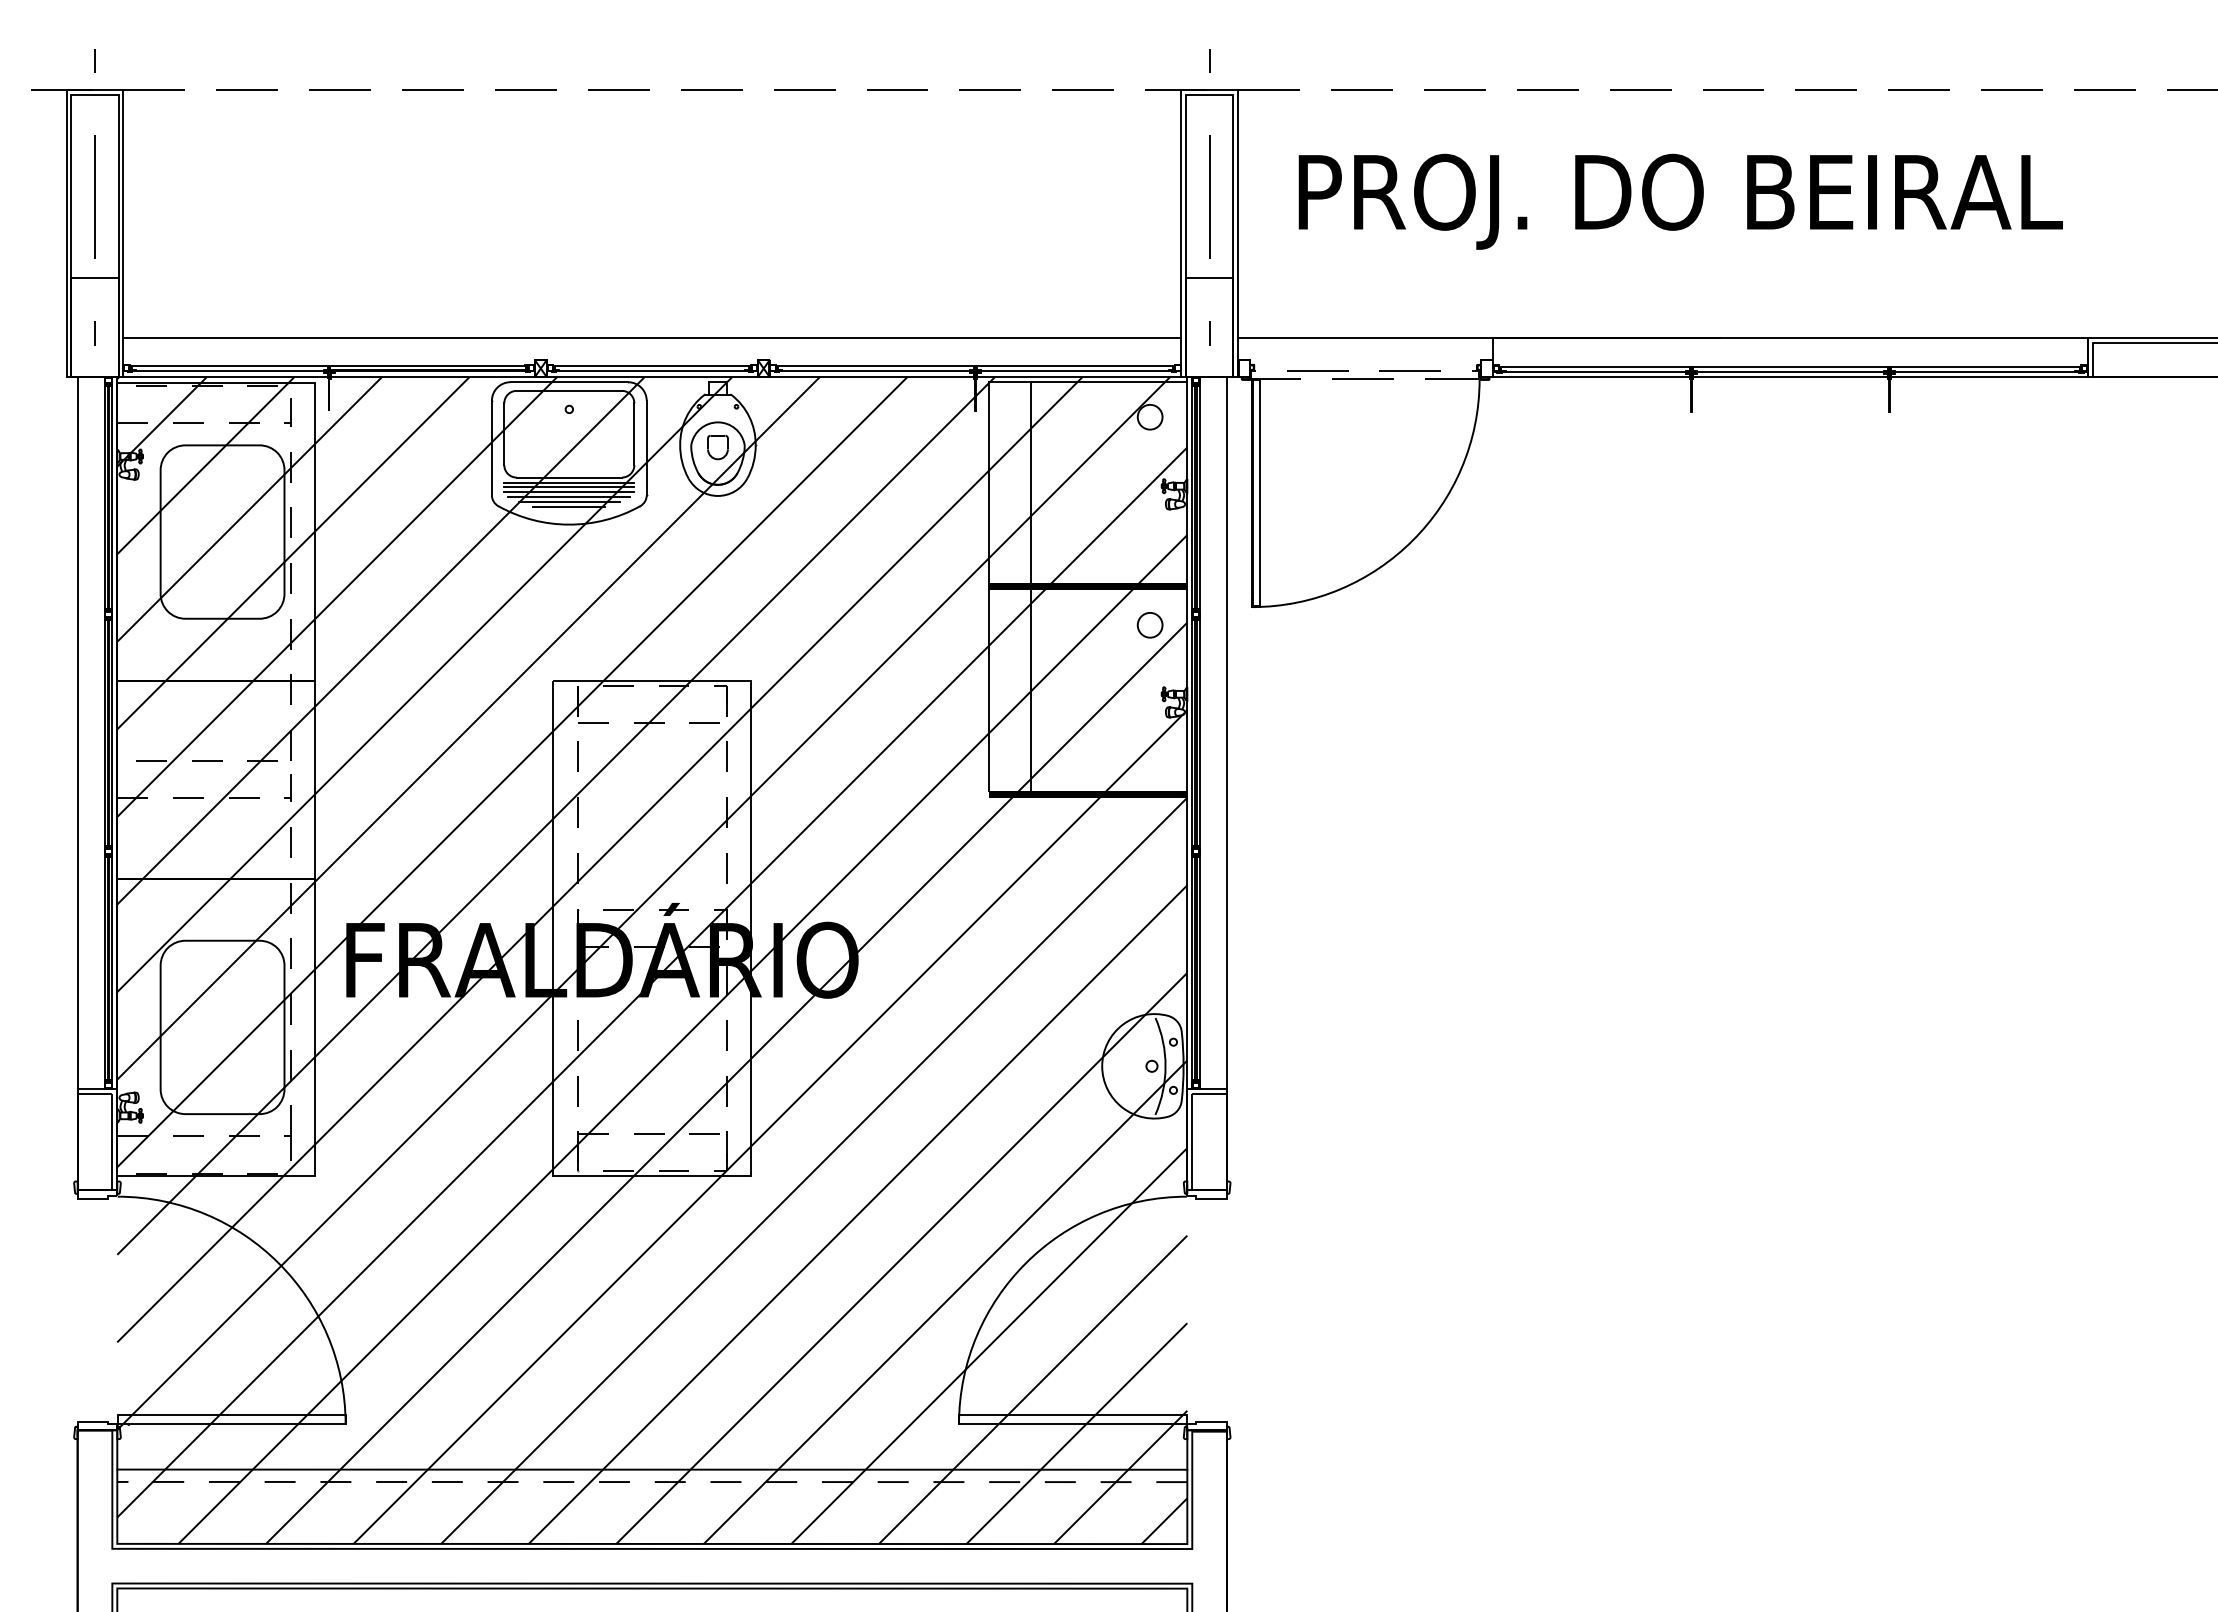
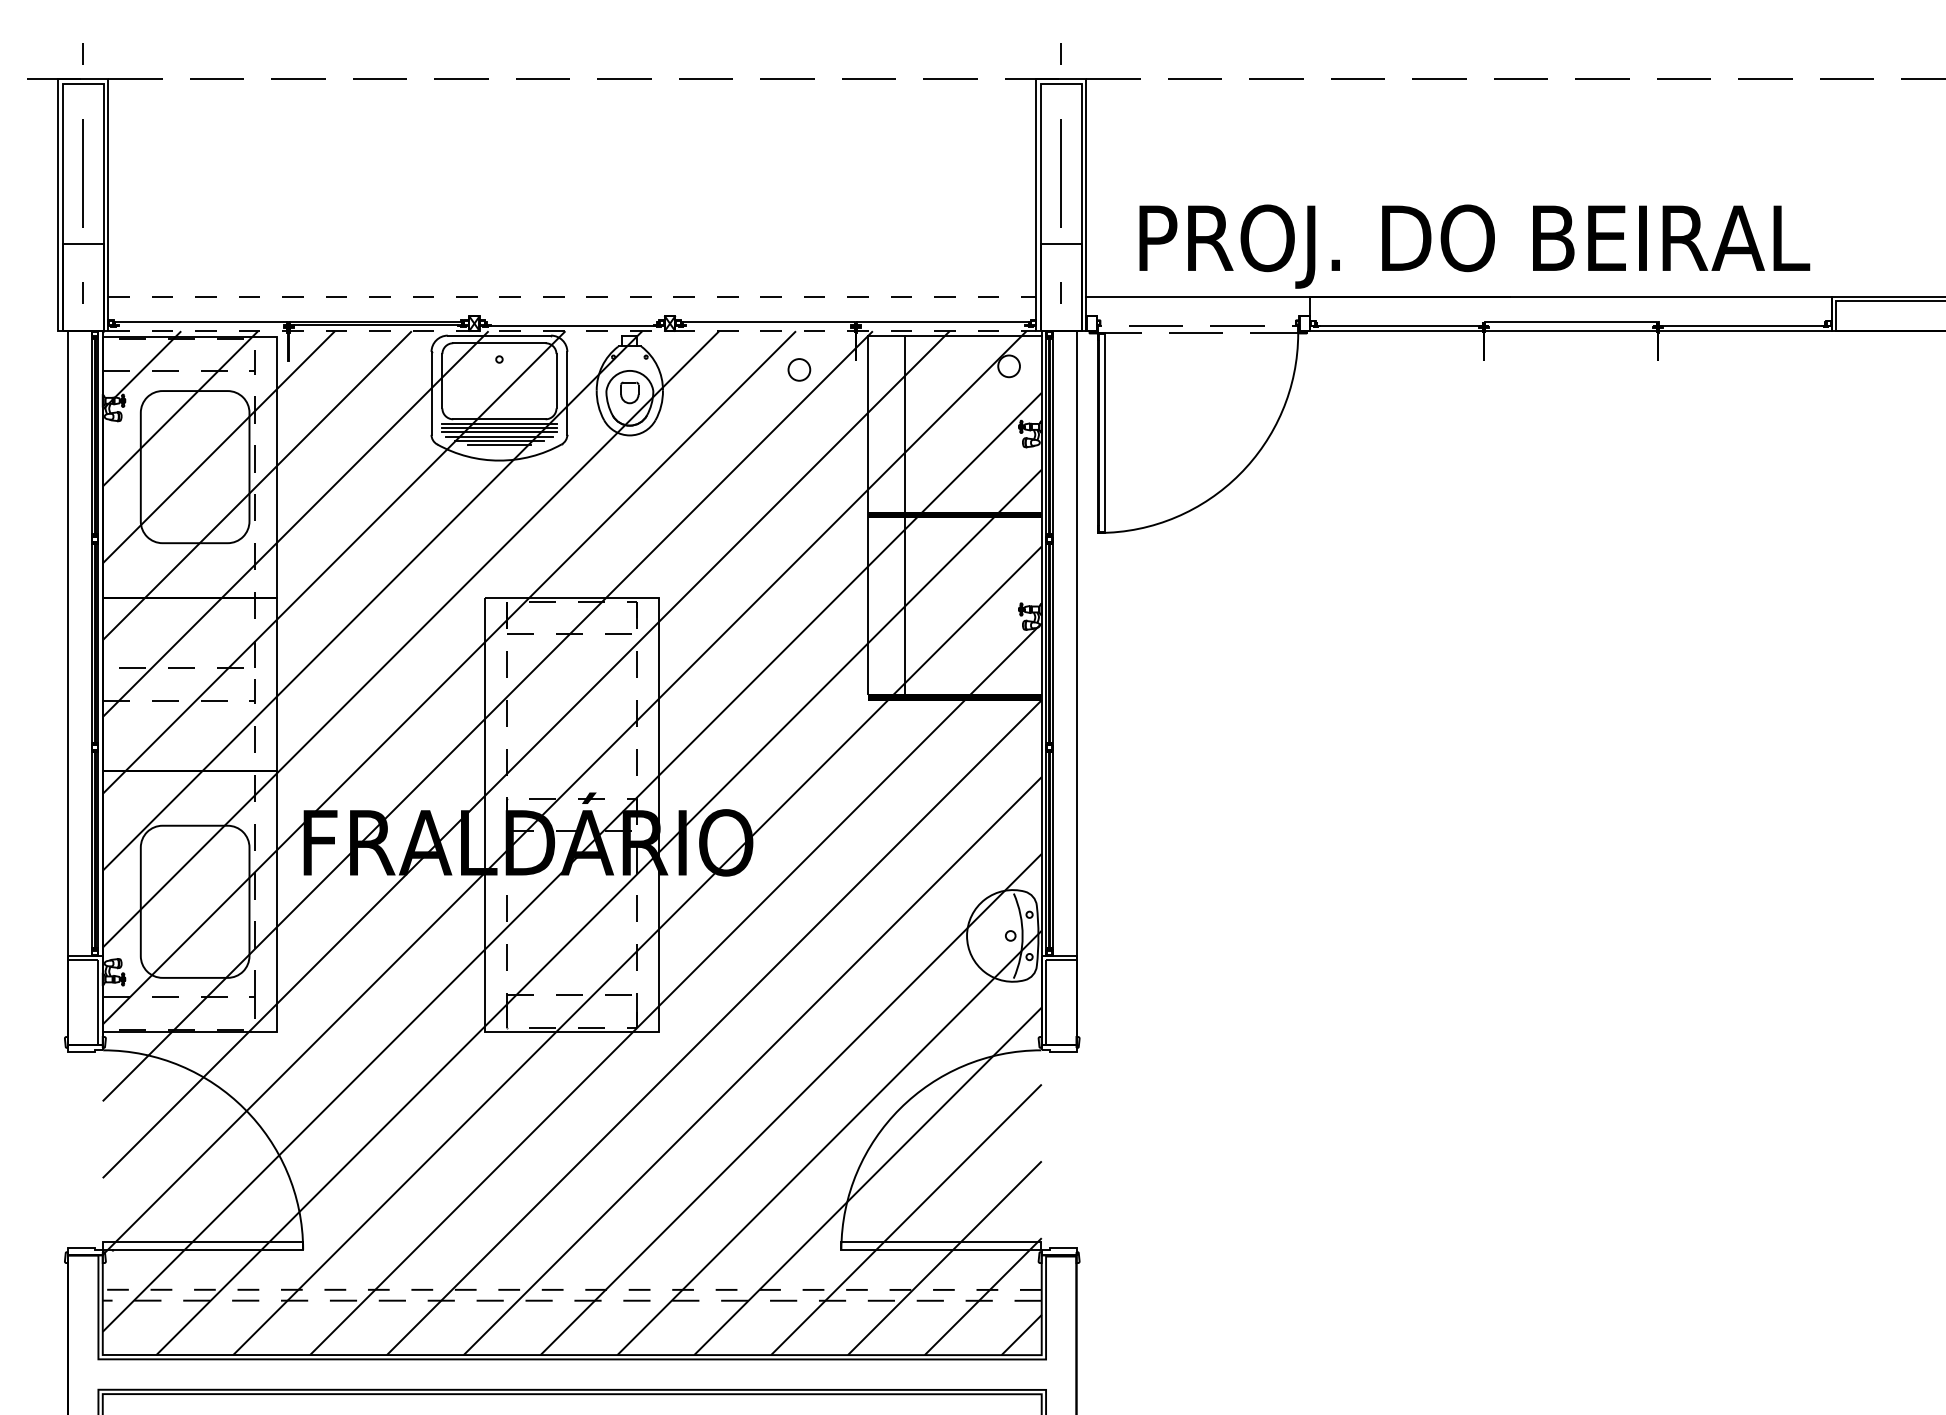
text: (1680, 201) -> (1474, 246), moved
line: (652, 337) -> (572, 296), solid -> dashed
line: (652, 366) -> (572, 321), removed
line: (1595, 366) -> (1399, 321), removed
line: (1984, 366) -> (1741, 321), removed
line: (229, 371) -> (201, 326), removed
line: (428, 371) -> (375, 326), removed
line: (875, 371) -> (768, 326), removed
line: (1074, 371) -> (942, 326), removed
line: (1789, 371) -> (1570, 326), removed
line: (652, 377) -> (572, 331), solid -> dashed
circle: (1149, 625) -> (798, 370), moved
line: (651, 1469) -> (571, 1289), solid -> dashed

